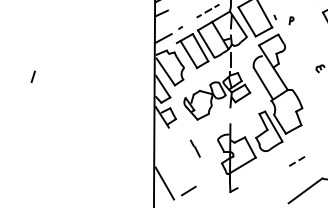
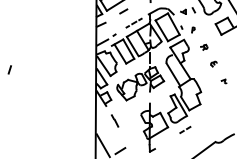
part: (307, 43) -> (204, 46), added
line: (194, 148) -> (114, 120), moved
line: (298, 160) -> (186, 129), moved

